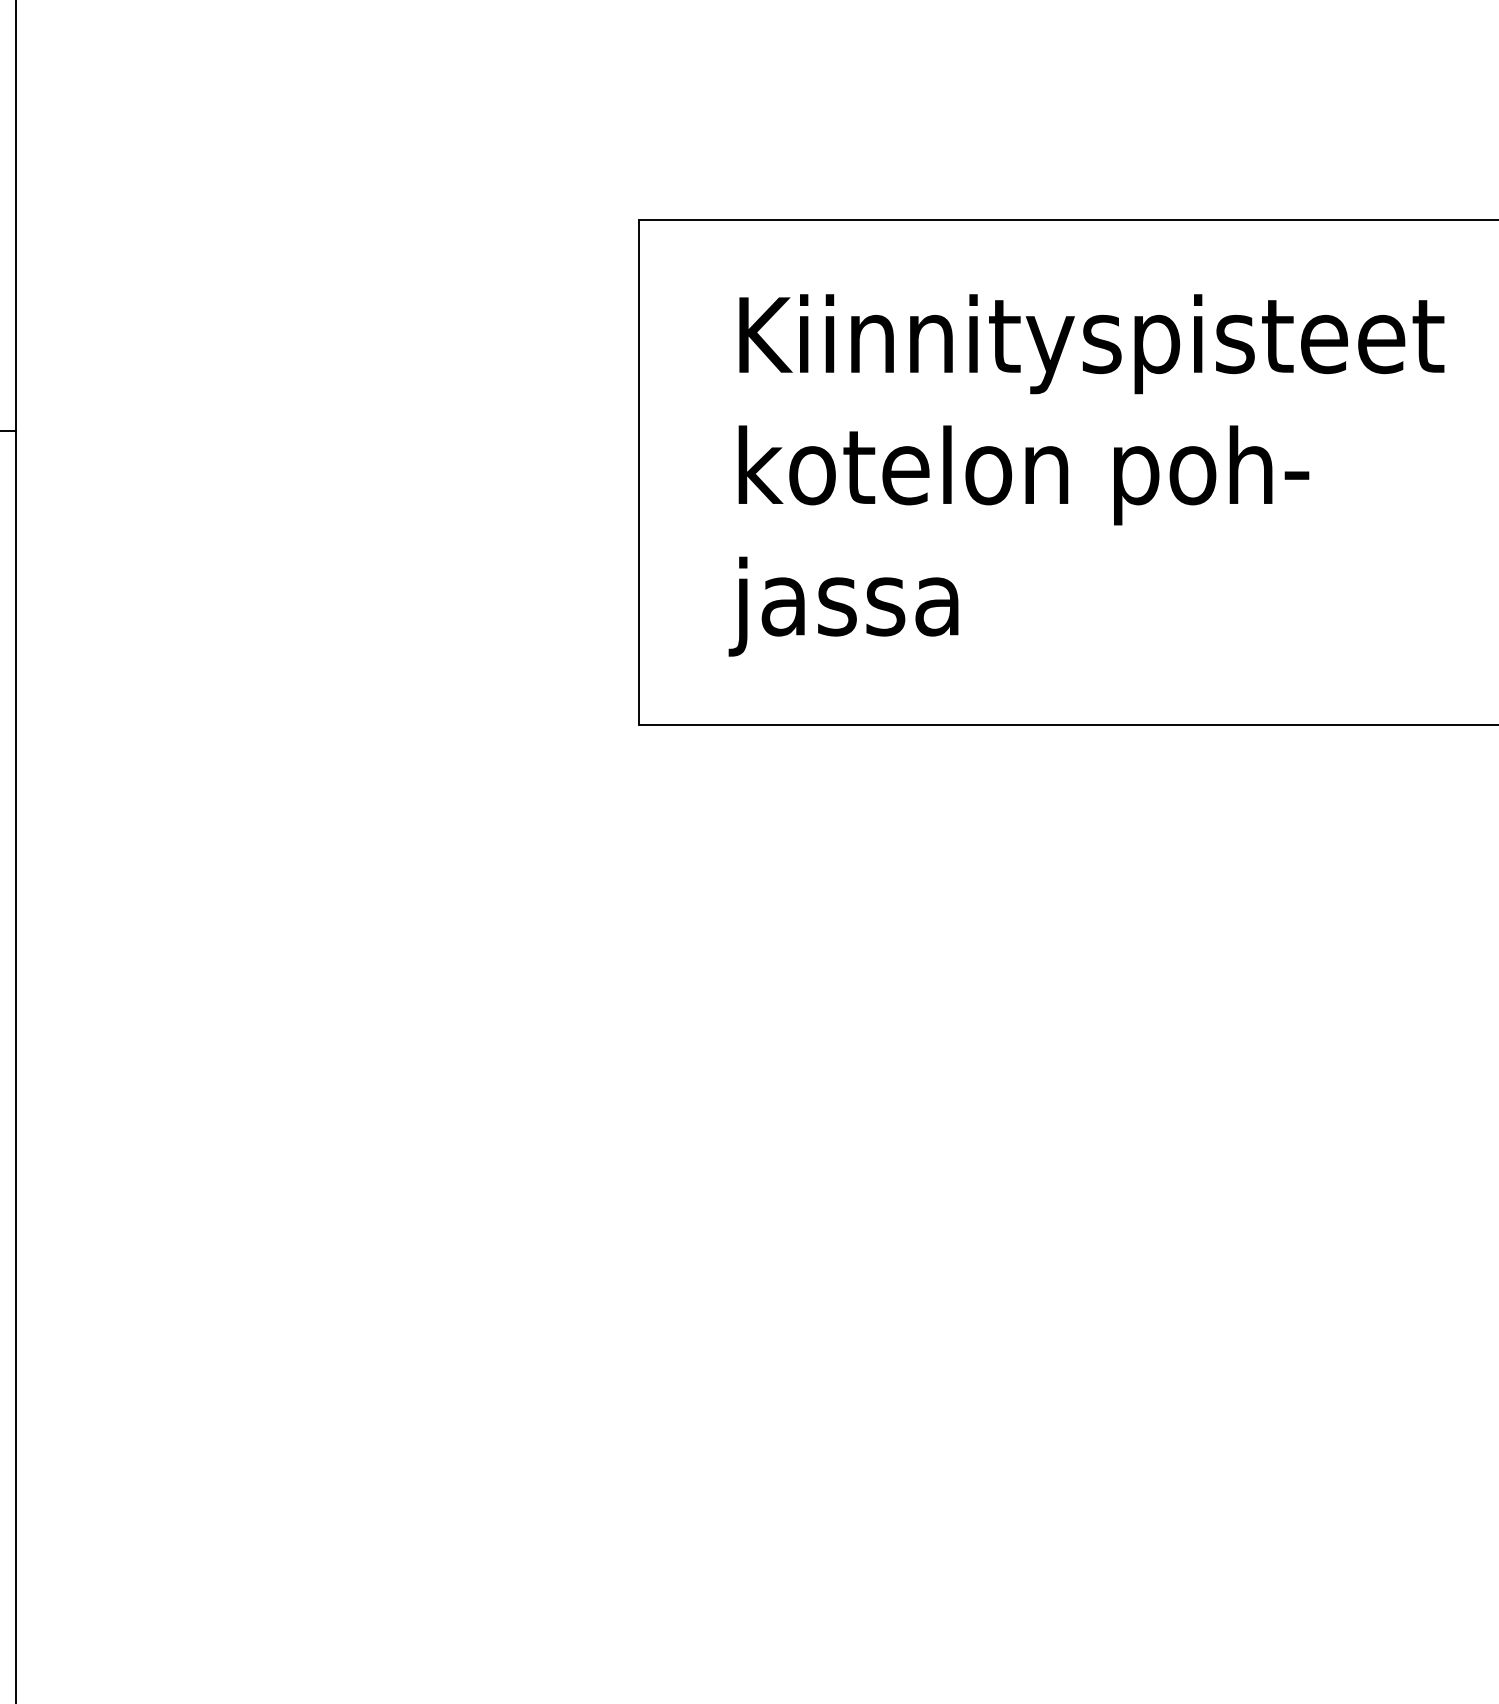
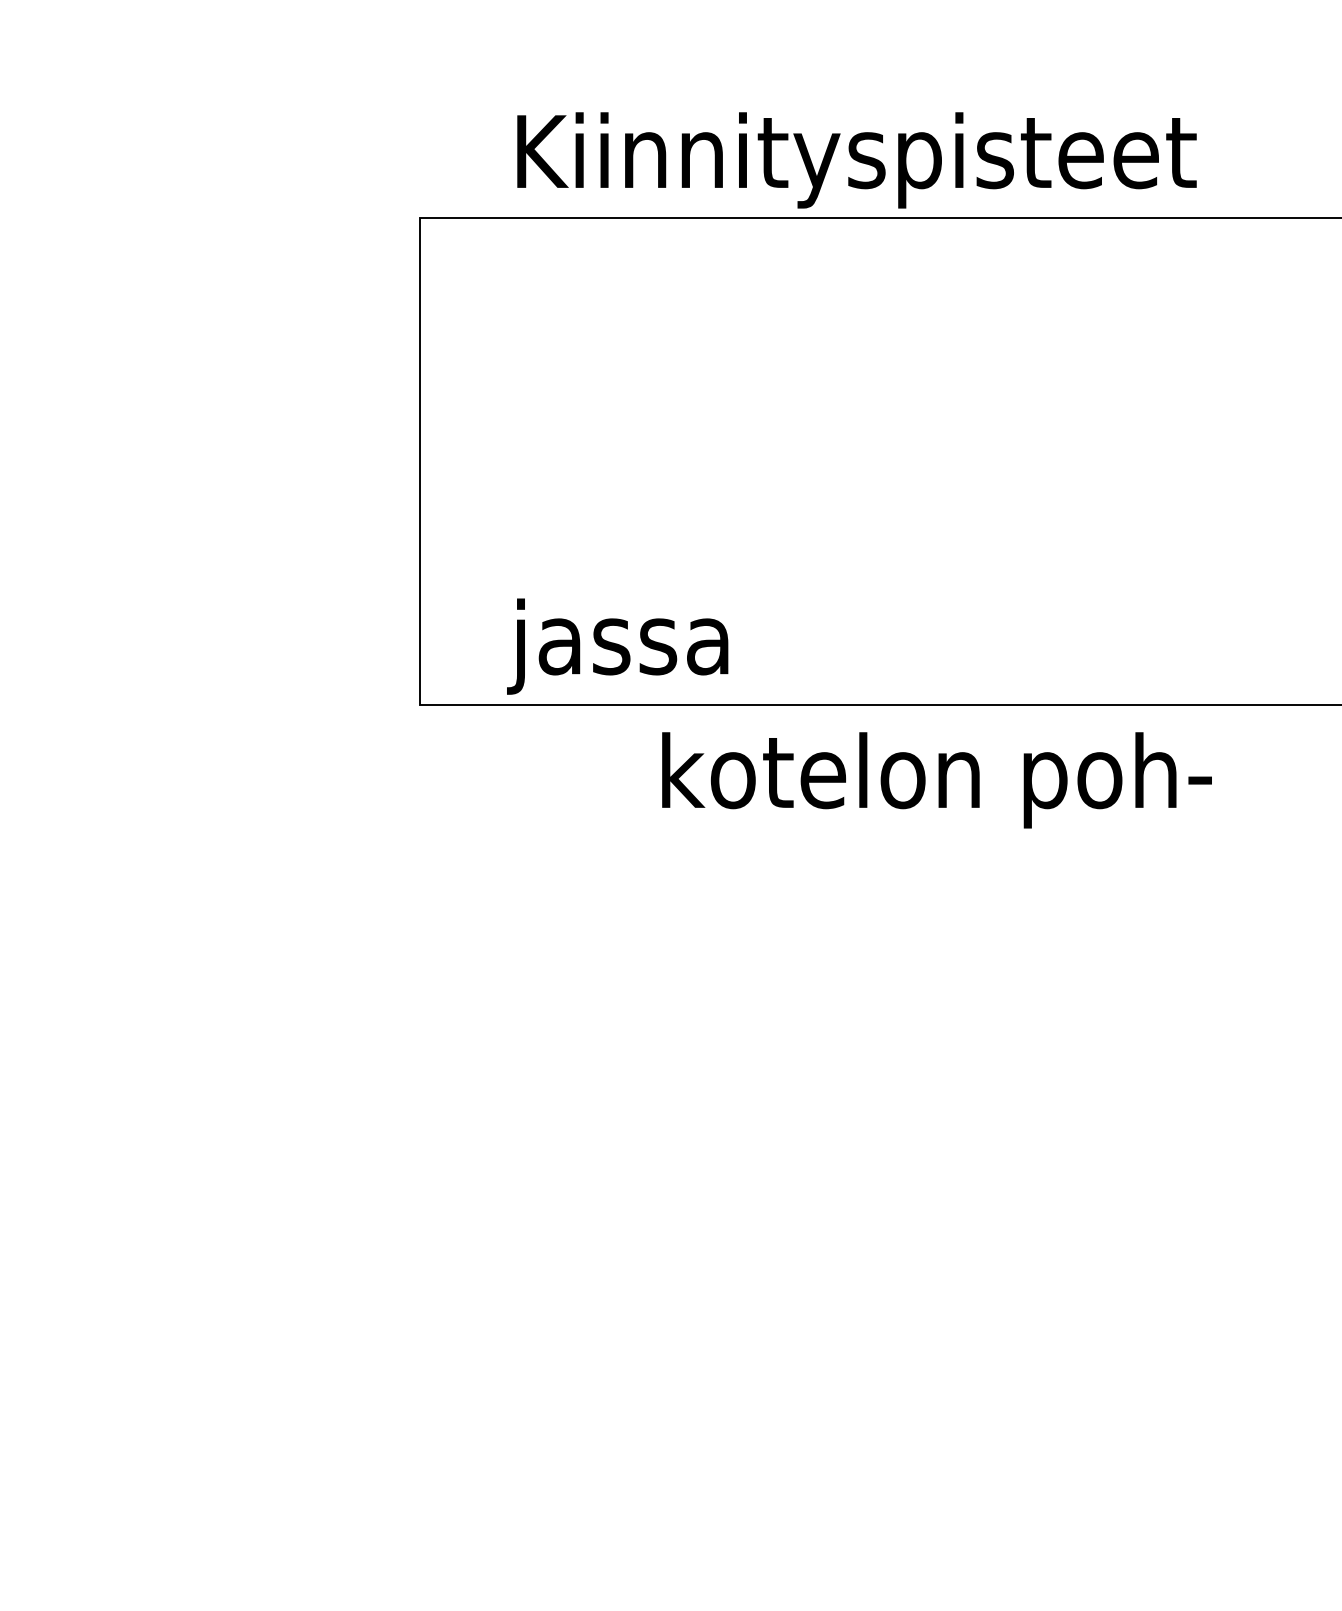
text: (1091, 344) -> (856, 160), moved
text: (1023, 475) -> (936, 780), moved
text: (843, 606) -> (617, 646), moved

